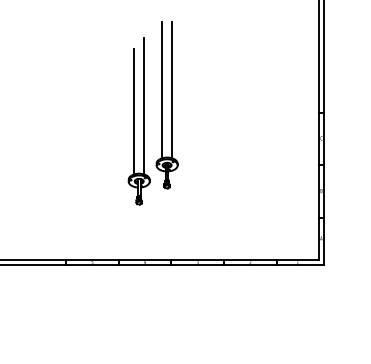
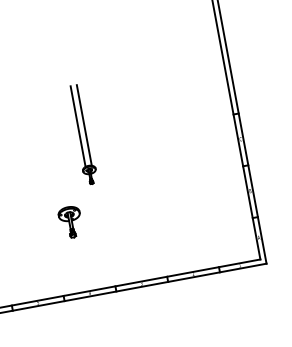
line: (144, 105) -> (60, 139), removed
part: (166, 105) -> (82, 135), size x0.6
line: (133, 111) -> (51, 147), removed

